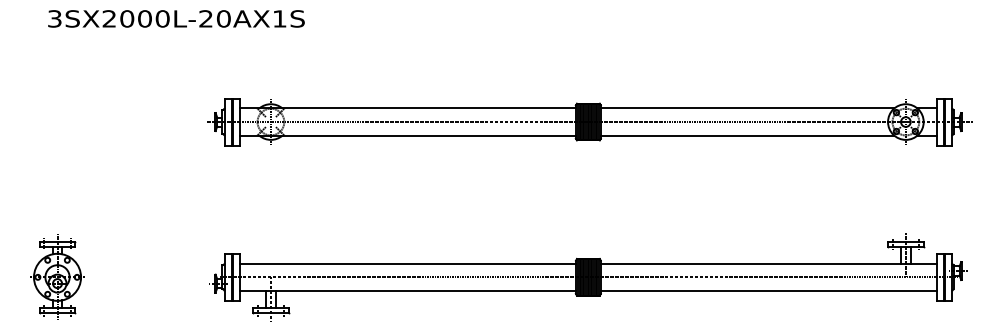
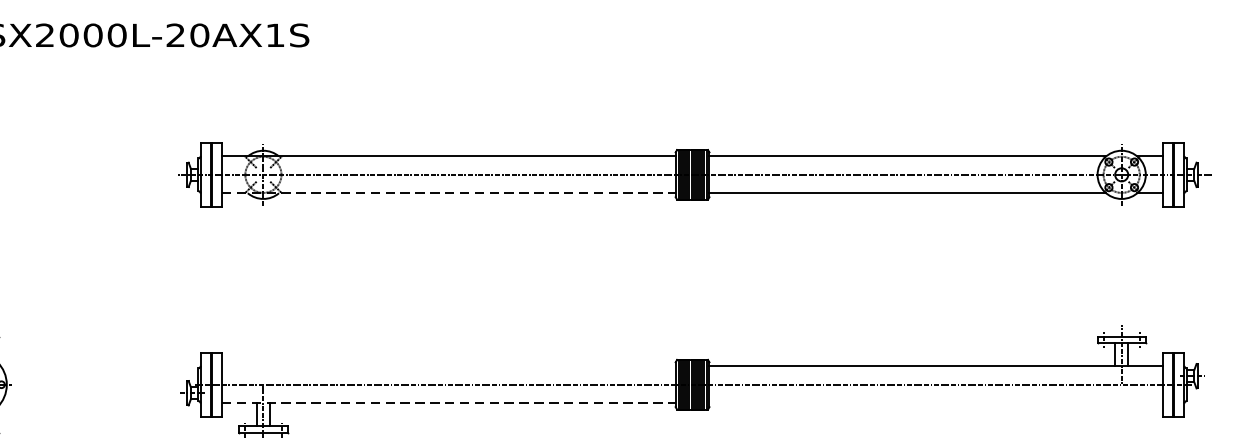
line: (408, 135) -> (449, 193), solid -> dashed
line: (407, 263) -> (448, 366), removed
line: (408, 290) -> (449, 402), solid -> dashed
line: (768, 290) -> (936, 402), removed

